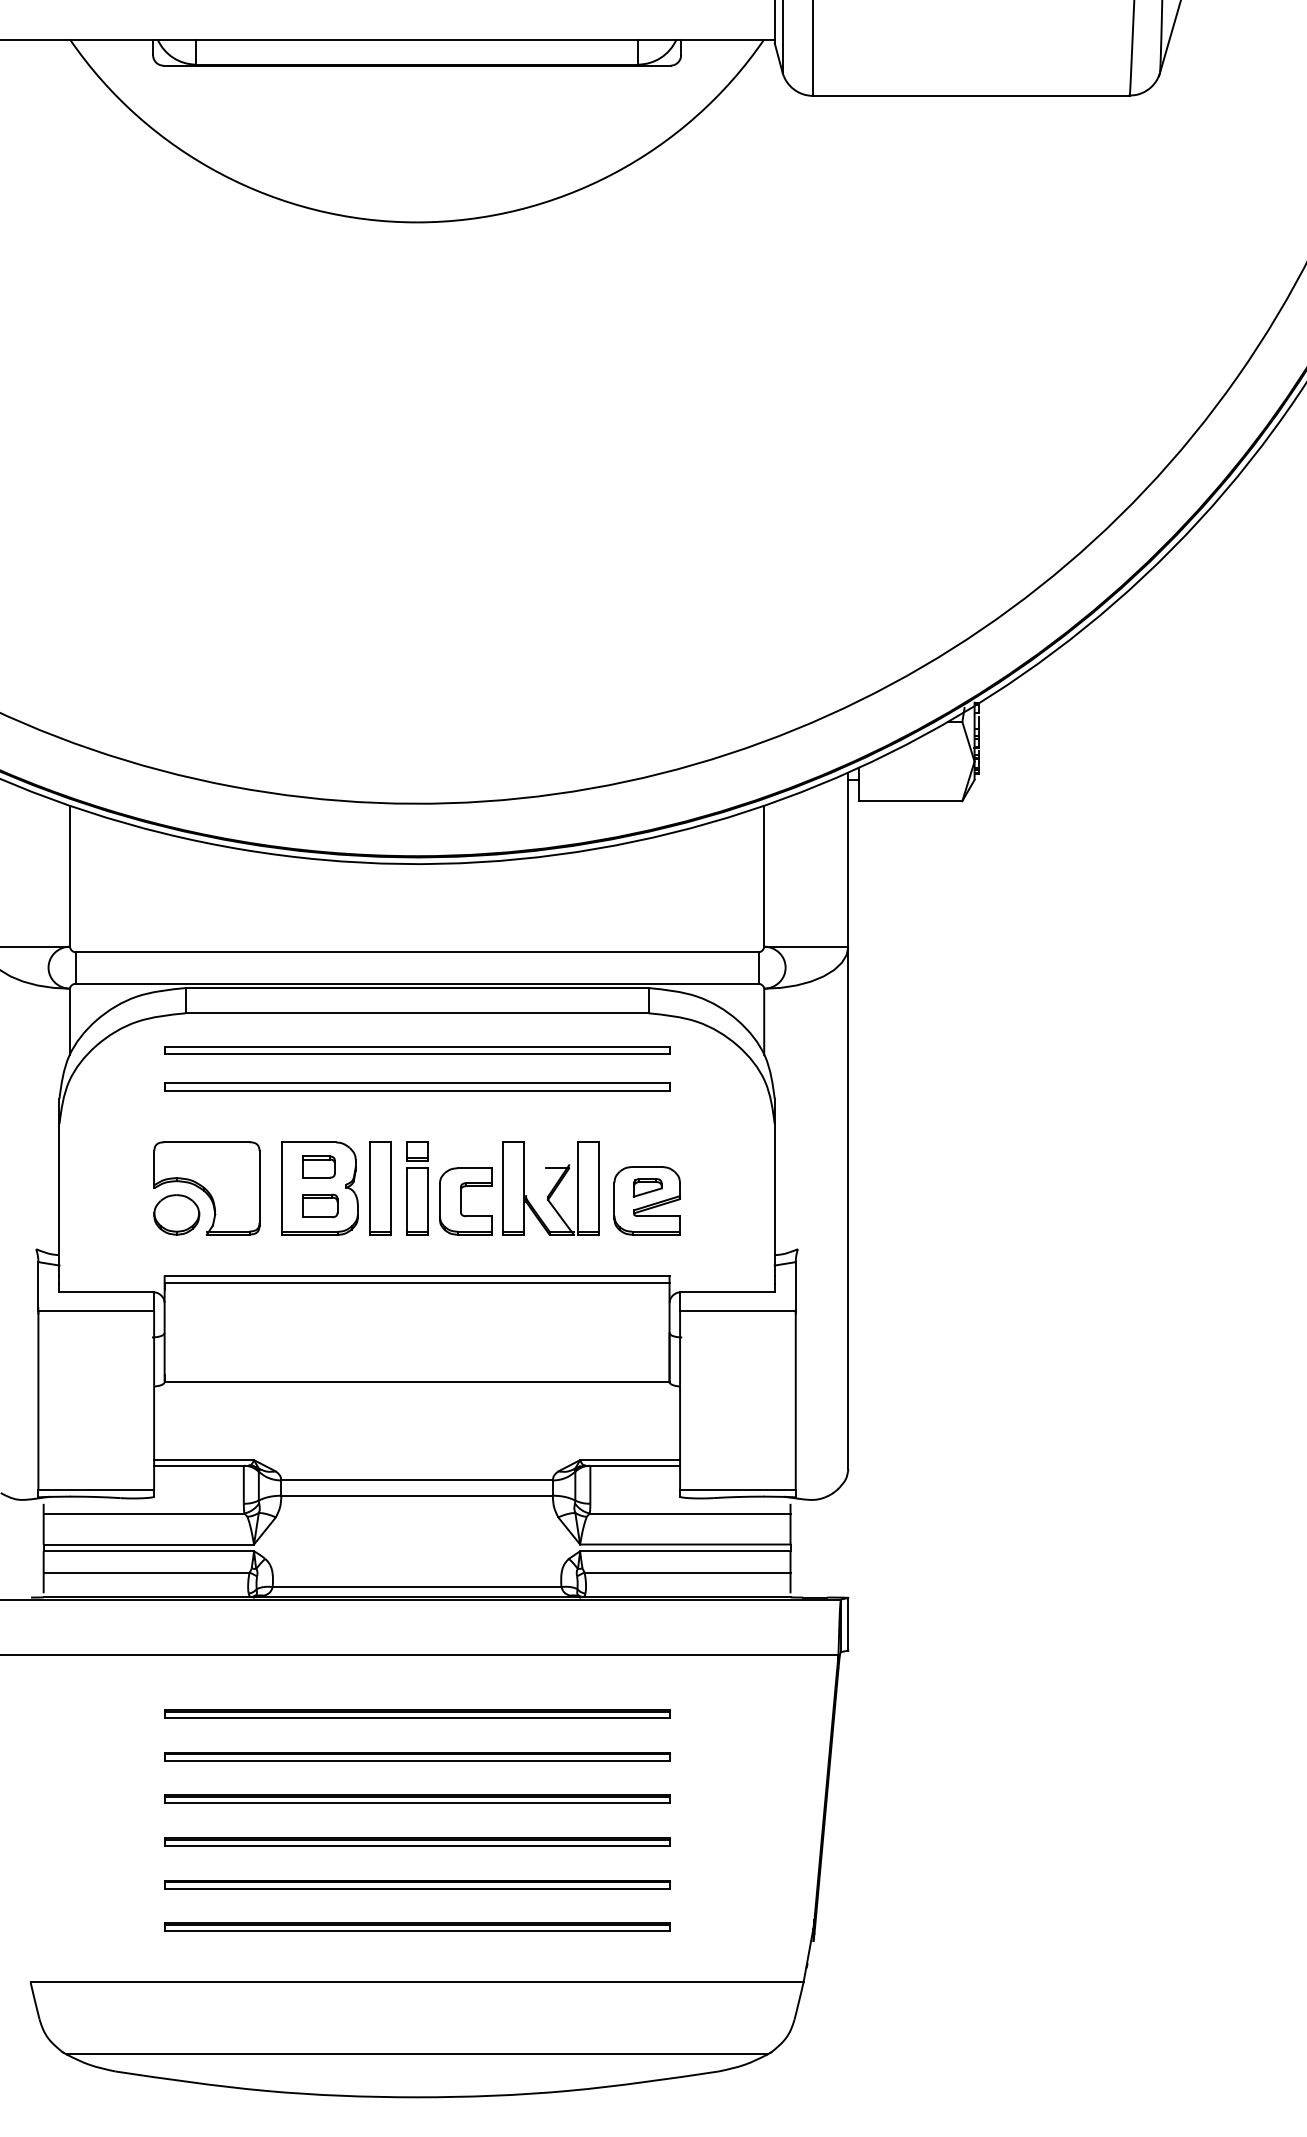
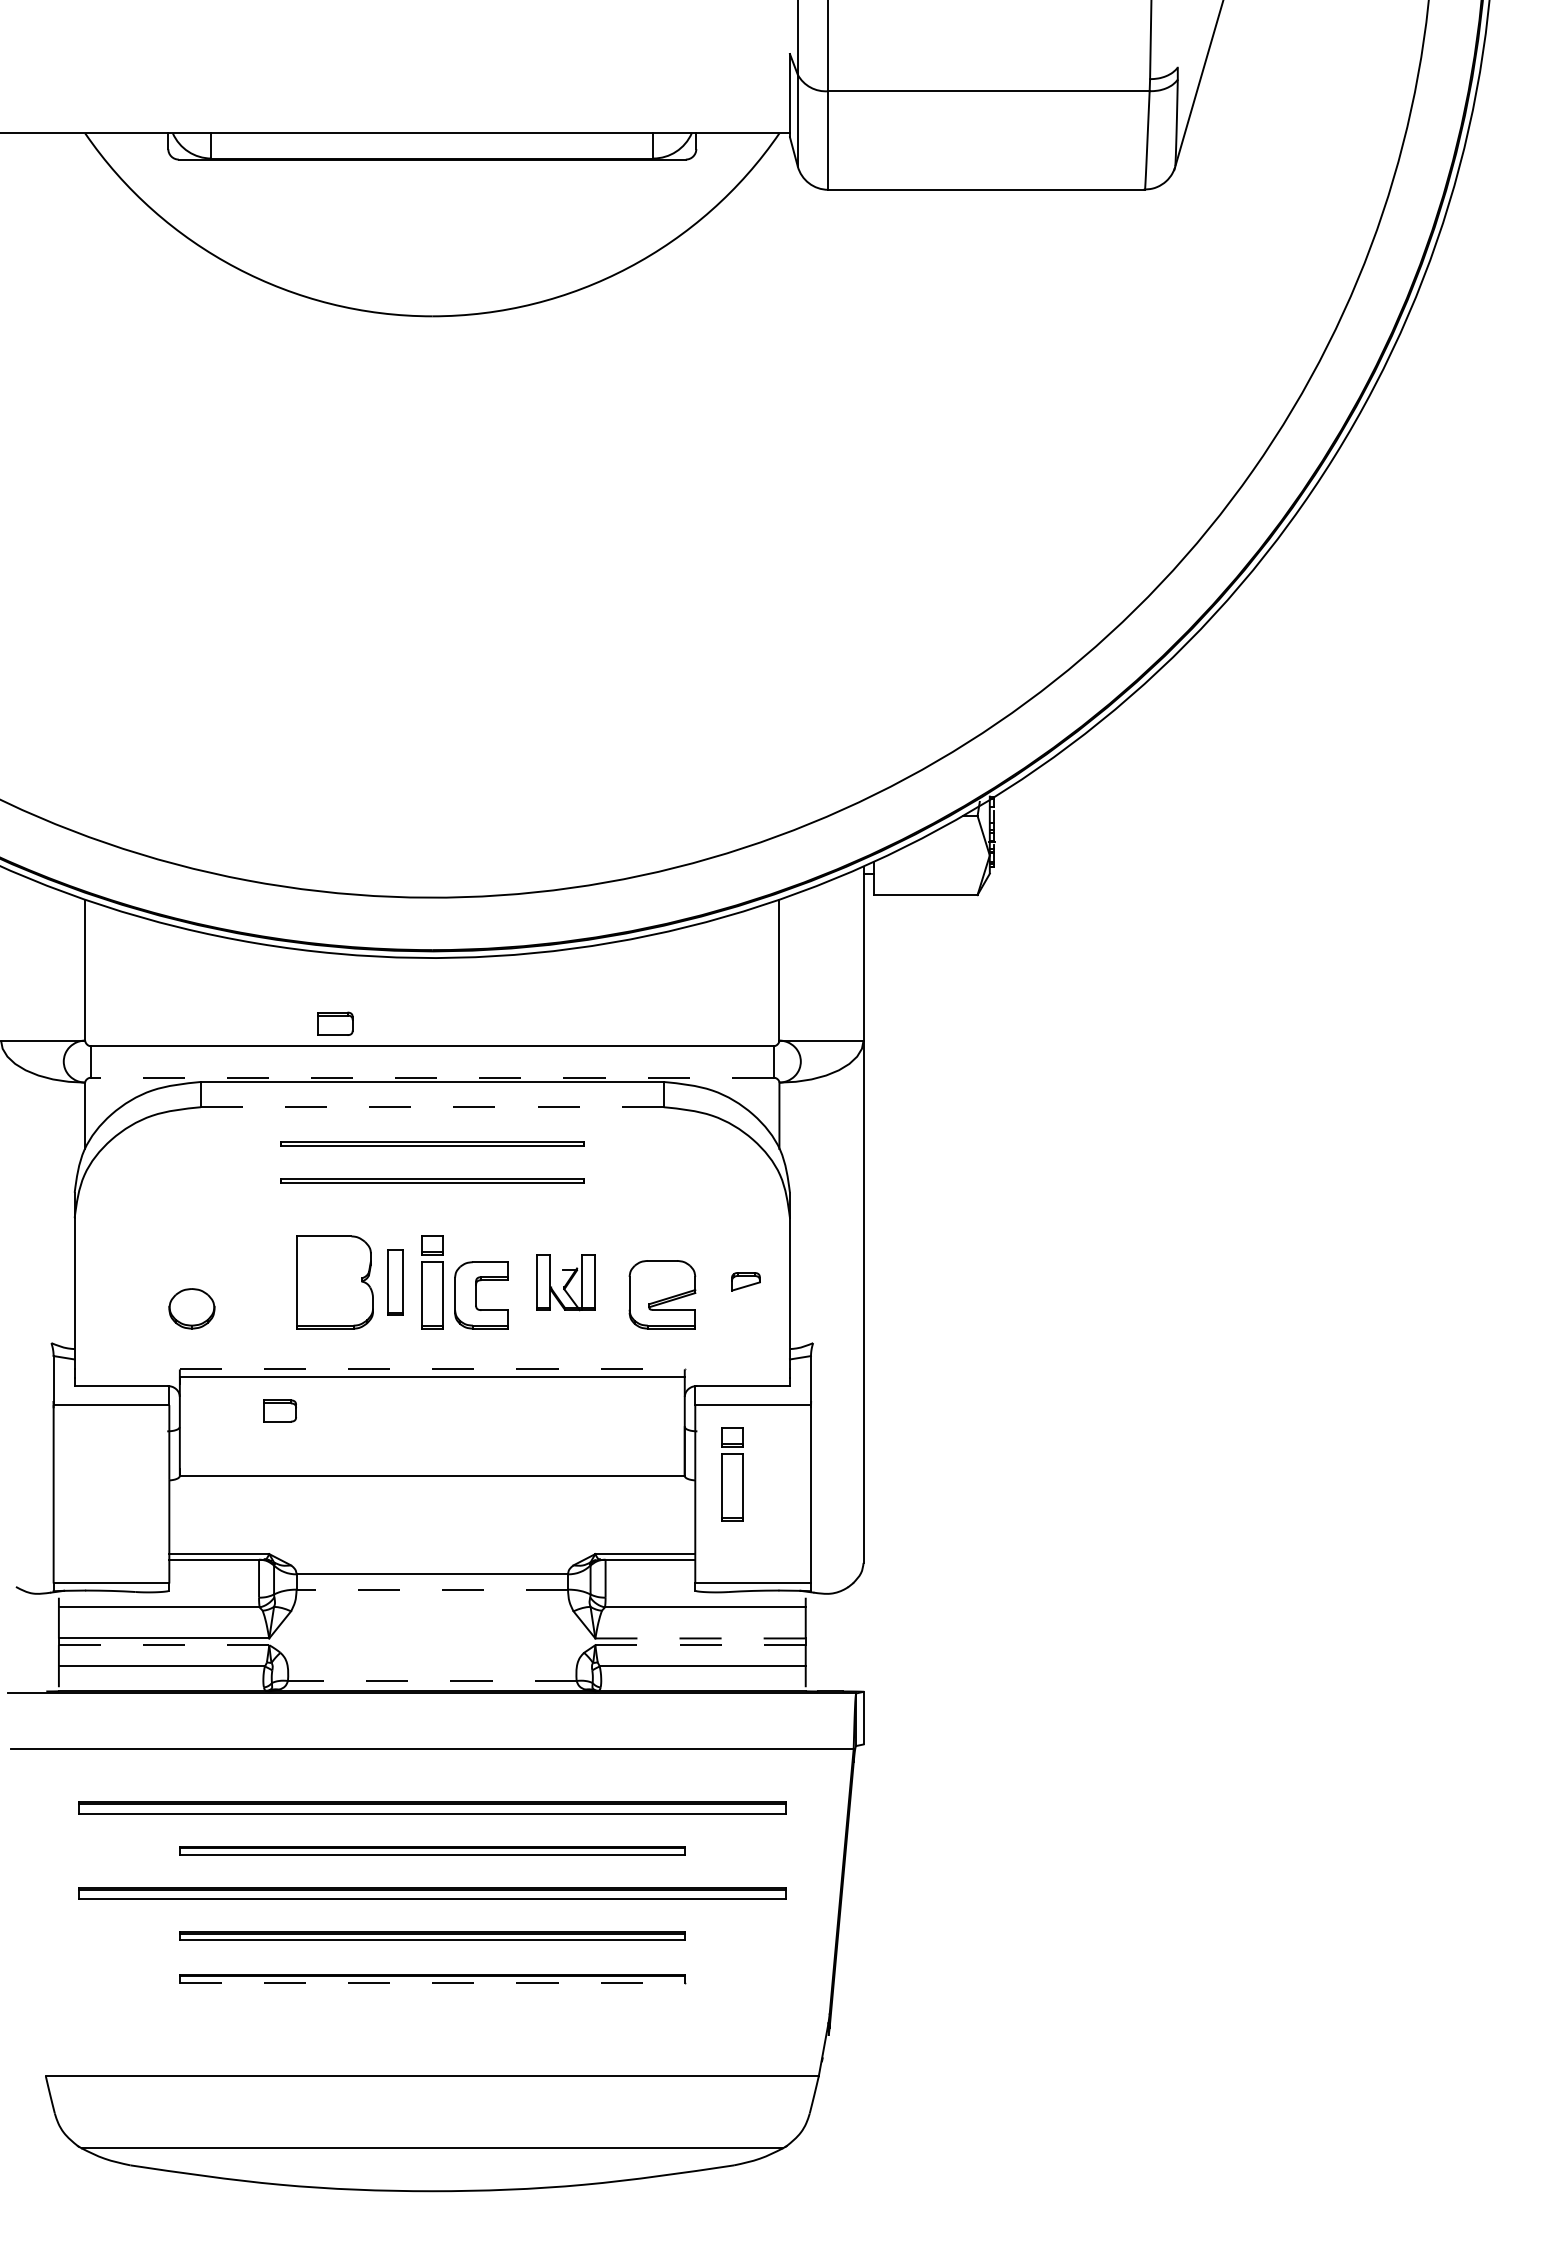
line: (416, 983) -> (431, 1077), solid -> dashed
line: (417, 1013) -> (432, 1107), solid -> dashed
part: (417, 1049) -> (432, 1143), size x0.6
part: (417, 1086) -> (432, 1180), size x0.6
part: (318, 1166) -> (279, 1410), moved
part: (647, 1187) -> (745, 1281), moved
part: (206, 1188) -> (221, 1282), removed
part: (380, 1188) -> (395, 1282), size x0.7
part: (550, 1188) -> (565, 1282), size x0.6
part: (320, 1205) -> (335, 1023), moved
line: (417, 1275) -> (432, 1369), solid -> dashed
part: (717, 1380) -> (732, 1474), added
line: (417, 1495) -> (432, 1589), solid -> dashed
line: (686, 1544) -> (701, 1638), solid -> dashed
line: (148, 1551) -> (163, 1645), solid -> dashed
line: (685, 1551) -> (700, 1645), solid -> dashed
line: (416, 1586) -> (431, 1680), solid -> dashed
part: (417, 1713) -> (432, 1807), size x1.4
part: (417, 1798) -> (432, 1892), size x1.4
line: (417, 1888) -> (432, 1982), solid -> dashed
part: (417, 1926) -> (432, 2020), removed

